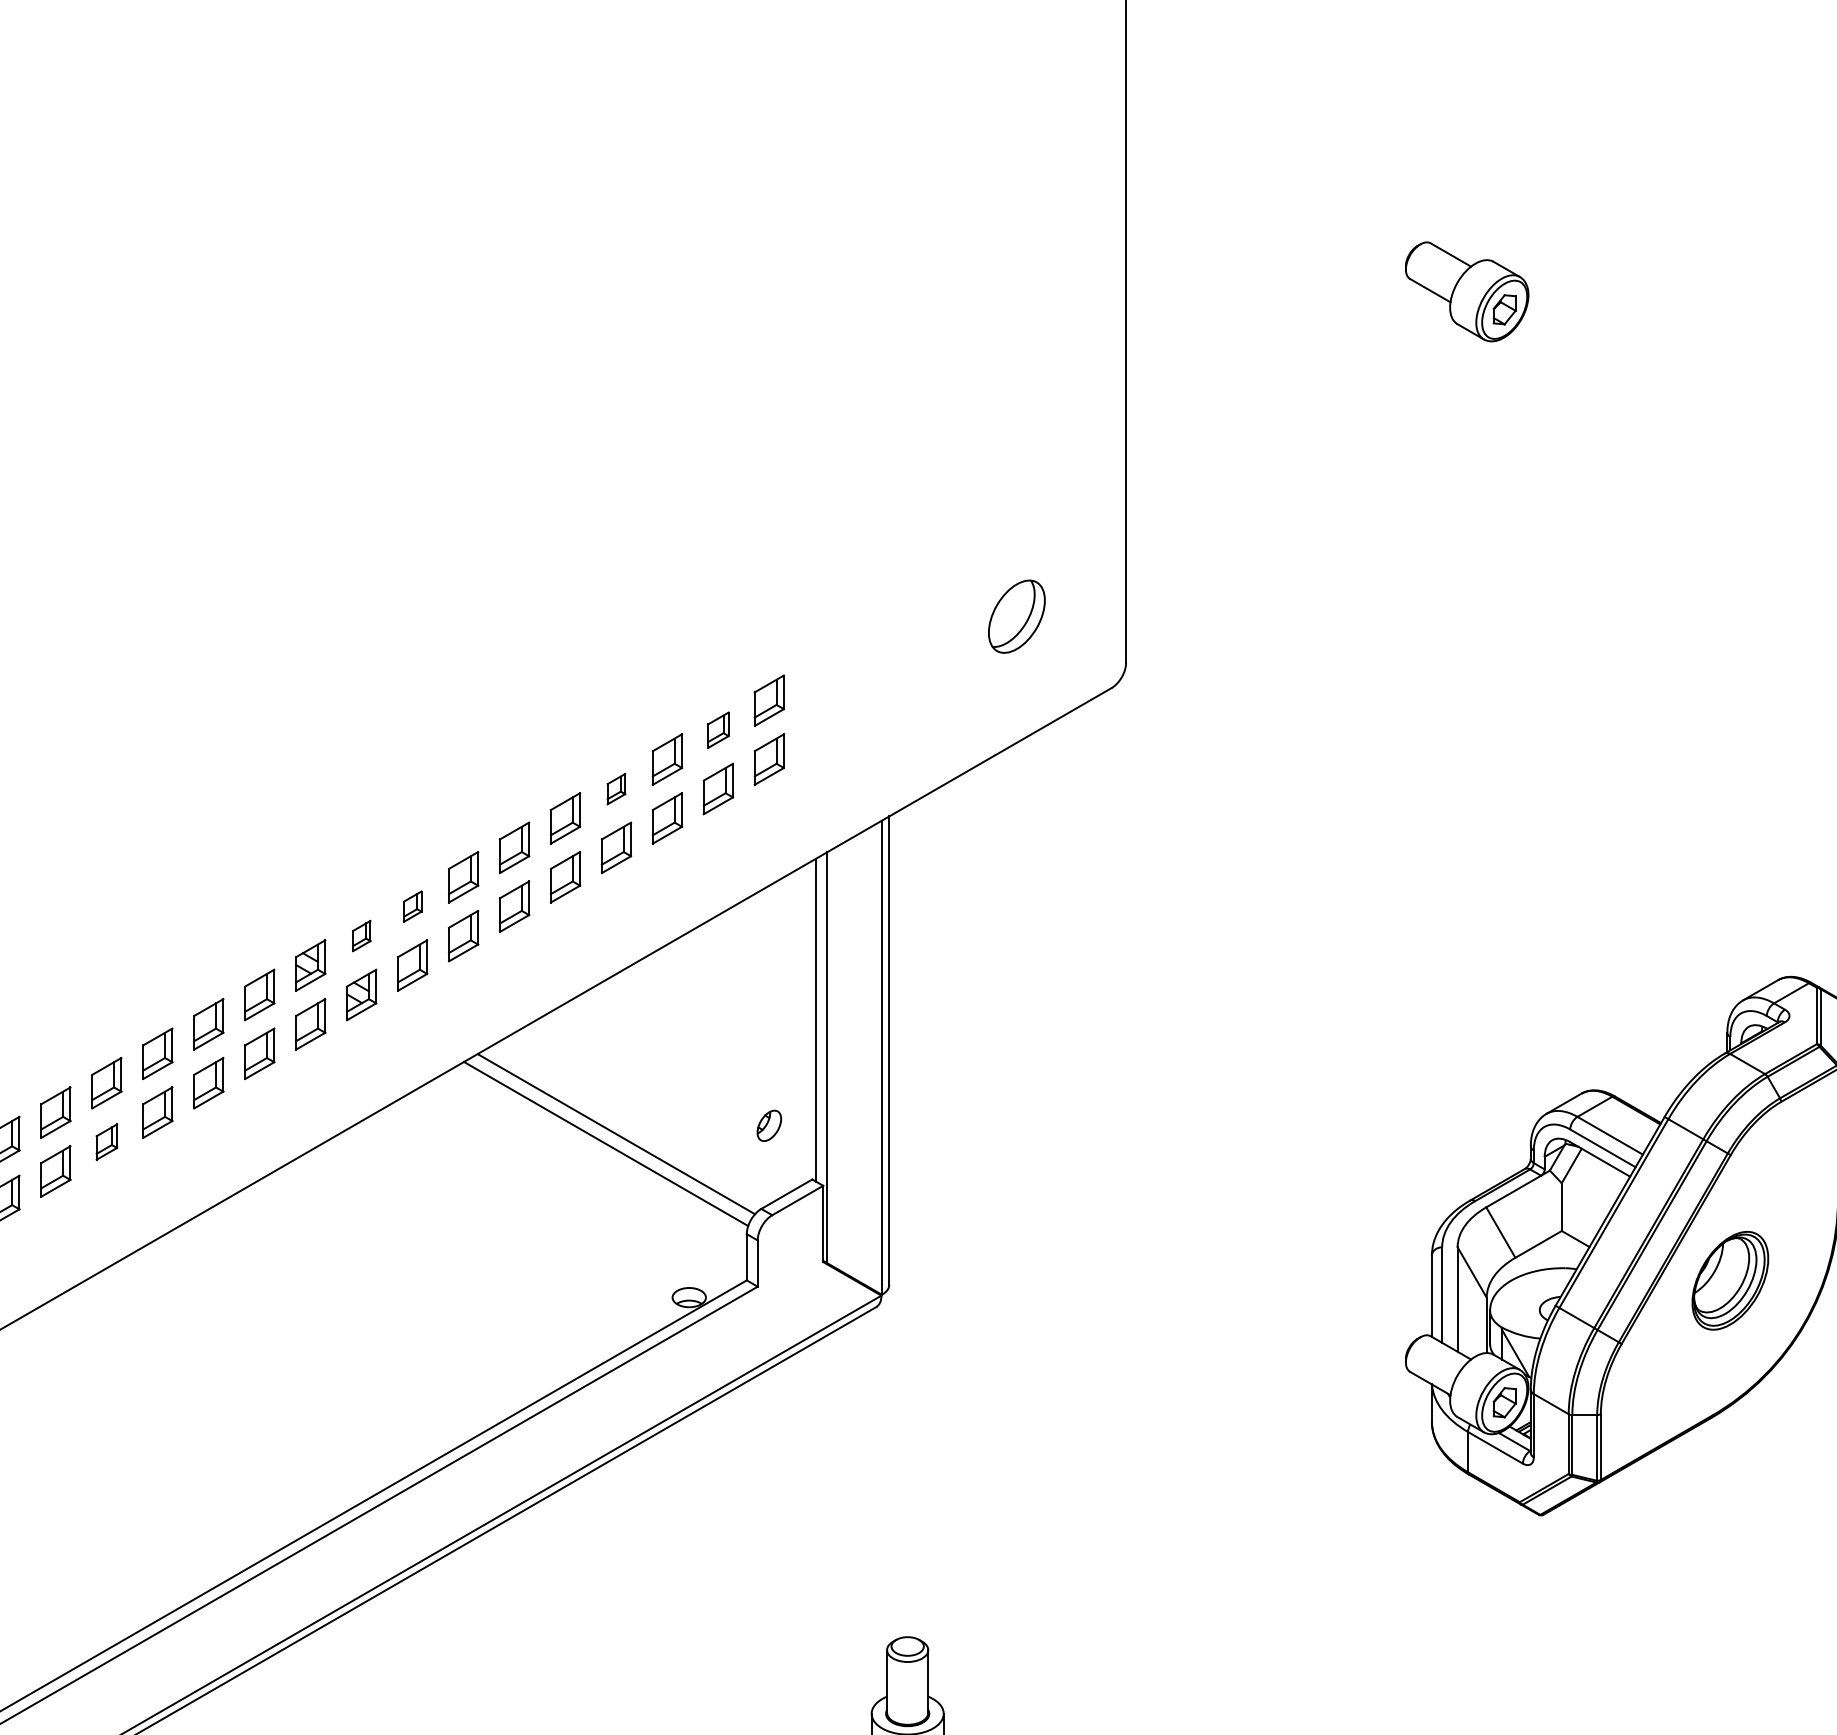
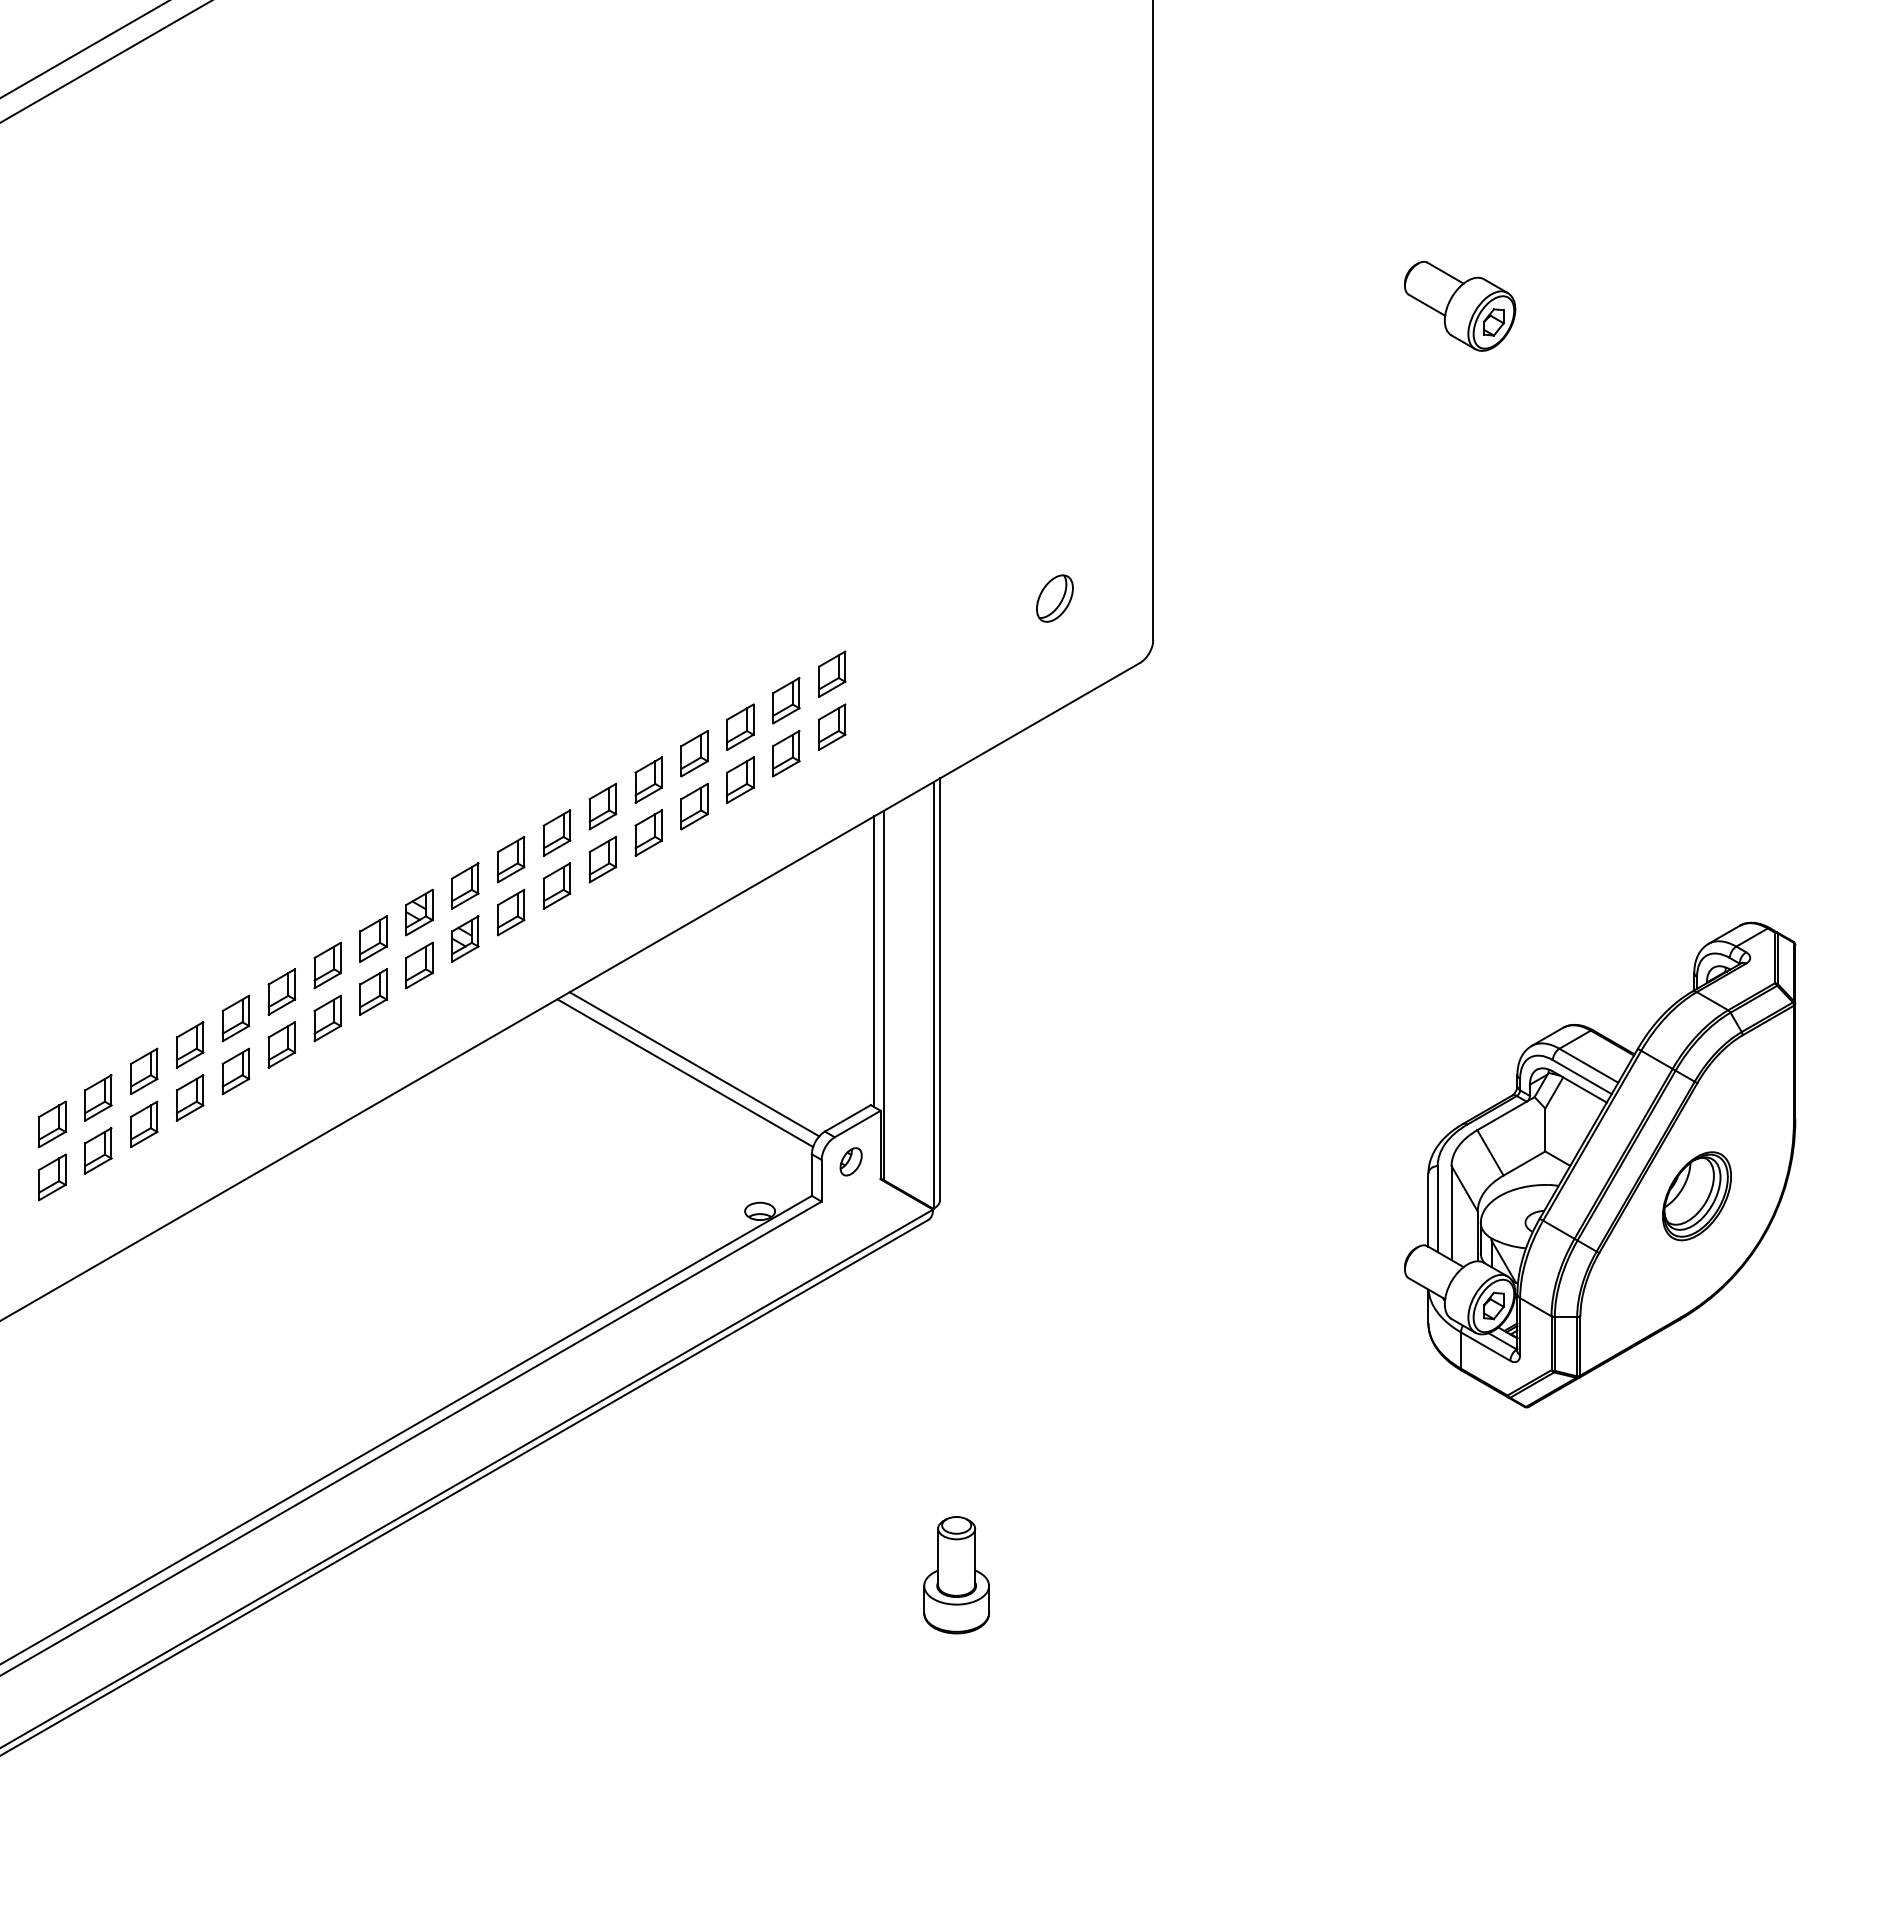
part: (1016, 616) -> (1054, 598), size x0.71
part: (718, 729) -> (786, 700), size x1.43
part: (616, 788) -> (694, 753), size x1.67
part: (413, 906) -> (511, 859), size x1.67
part: (361, 935) -> (465, 885), size x1.67
part: (768, 1125) -> (850, 1161), moved
part: (106, 1142) -> (235, 1071), size x1.43

